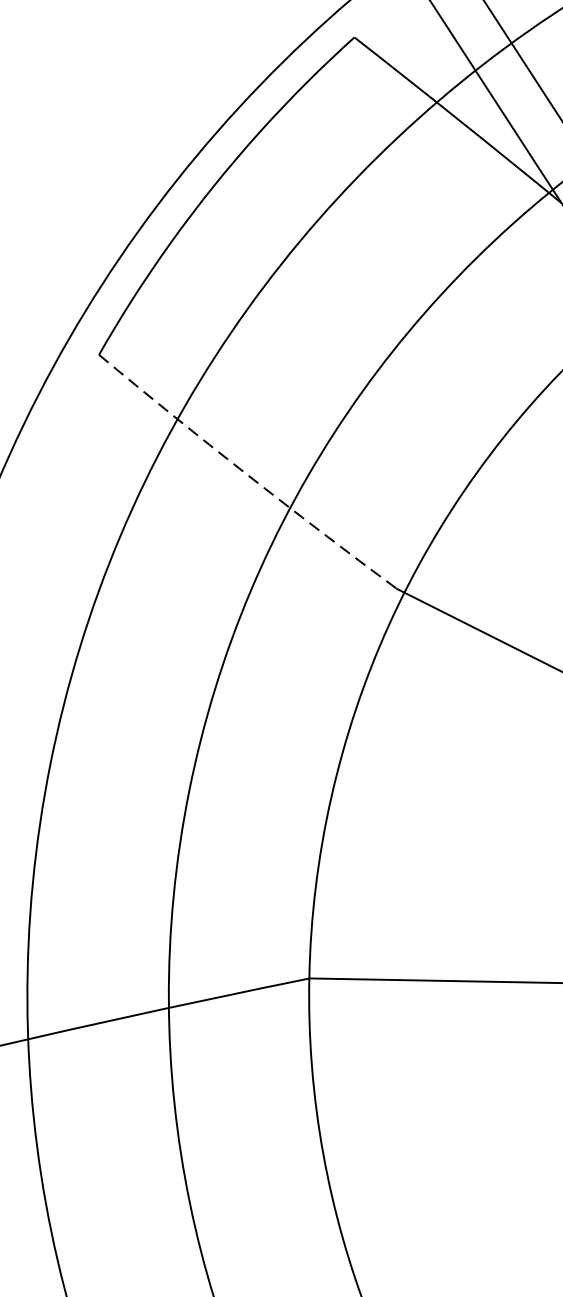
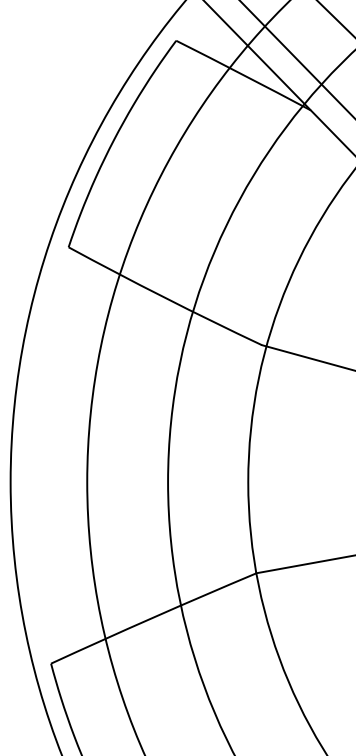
arc: (246, 473) -> (164, 297), dashed -> solid

